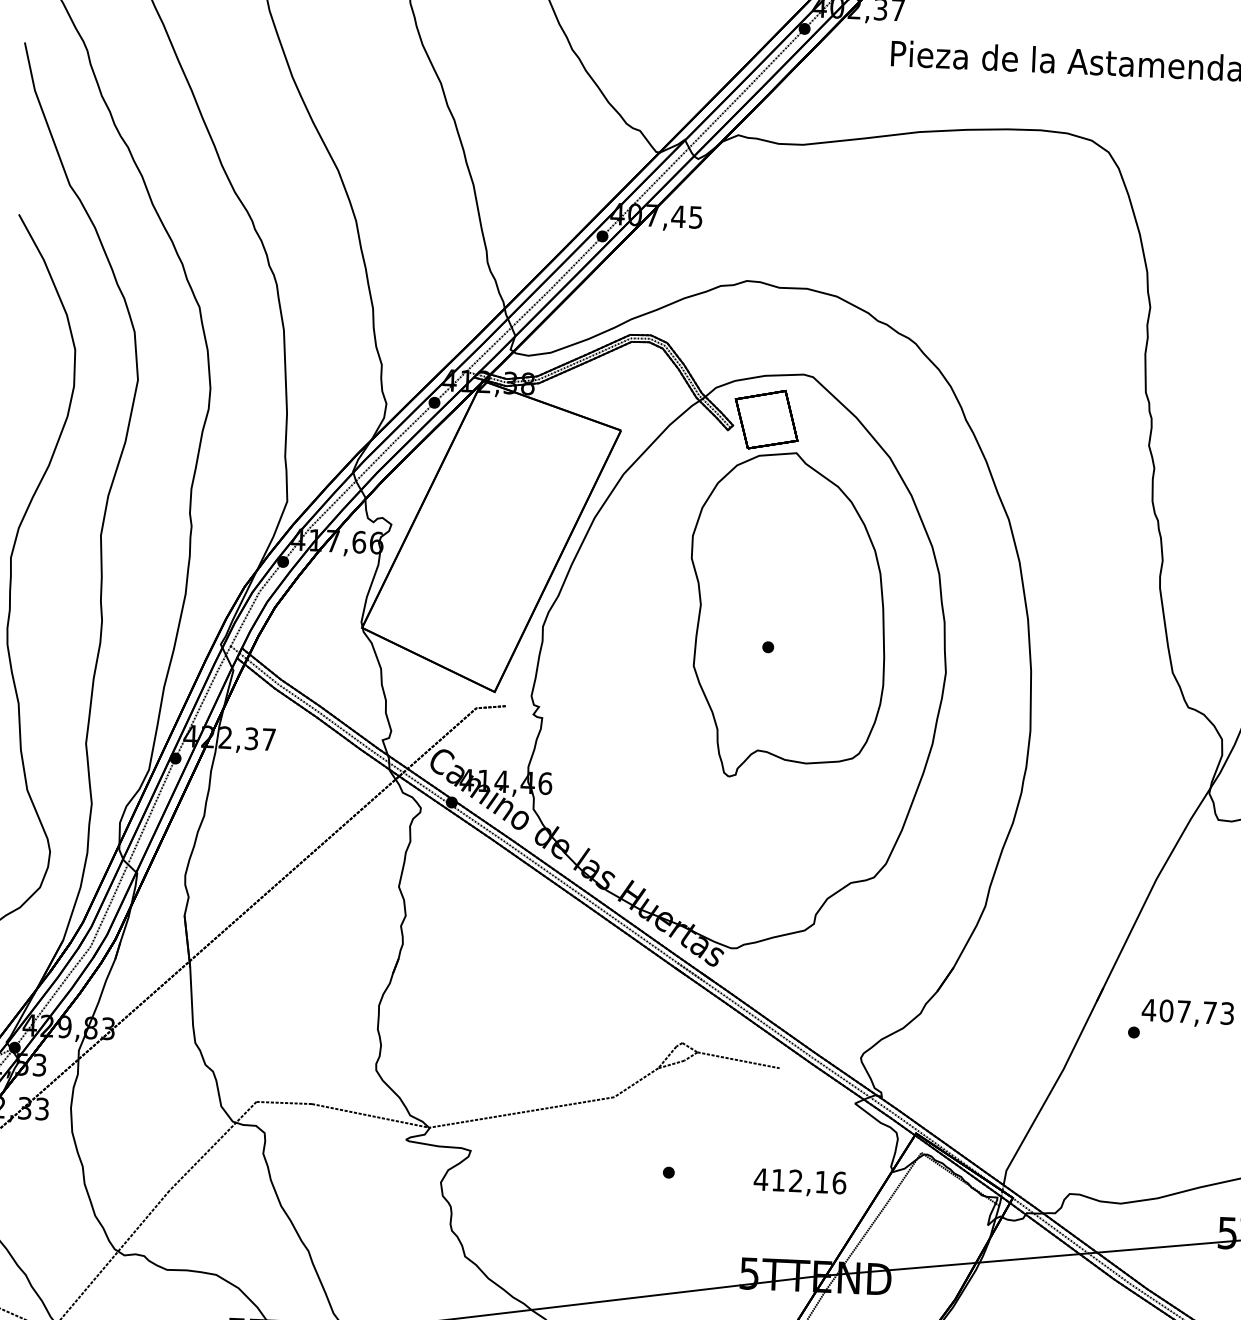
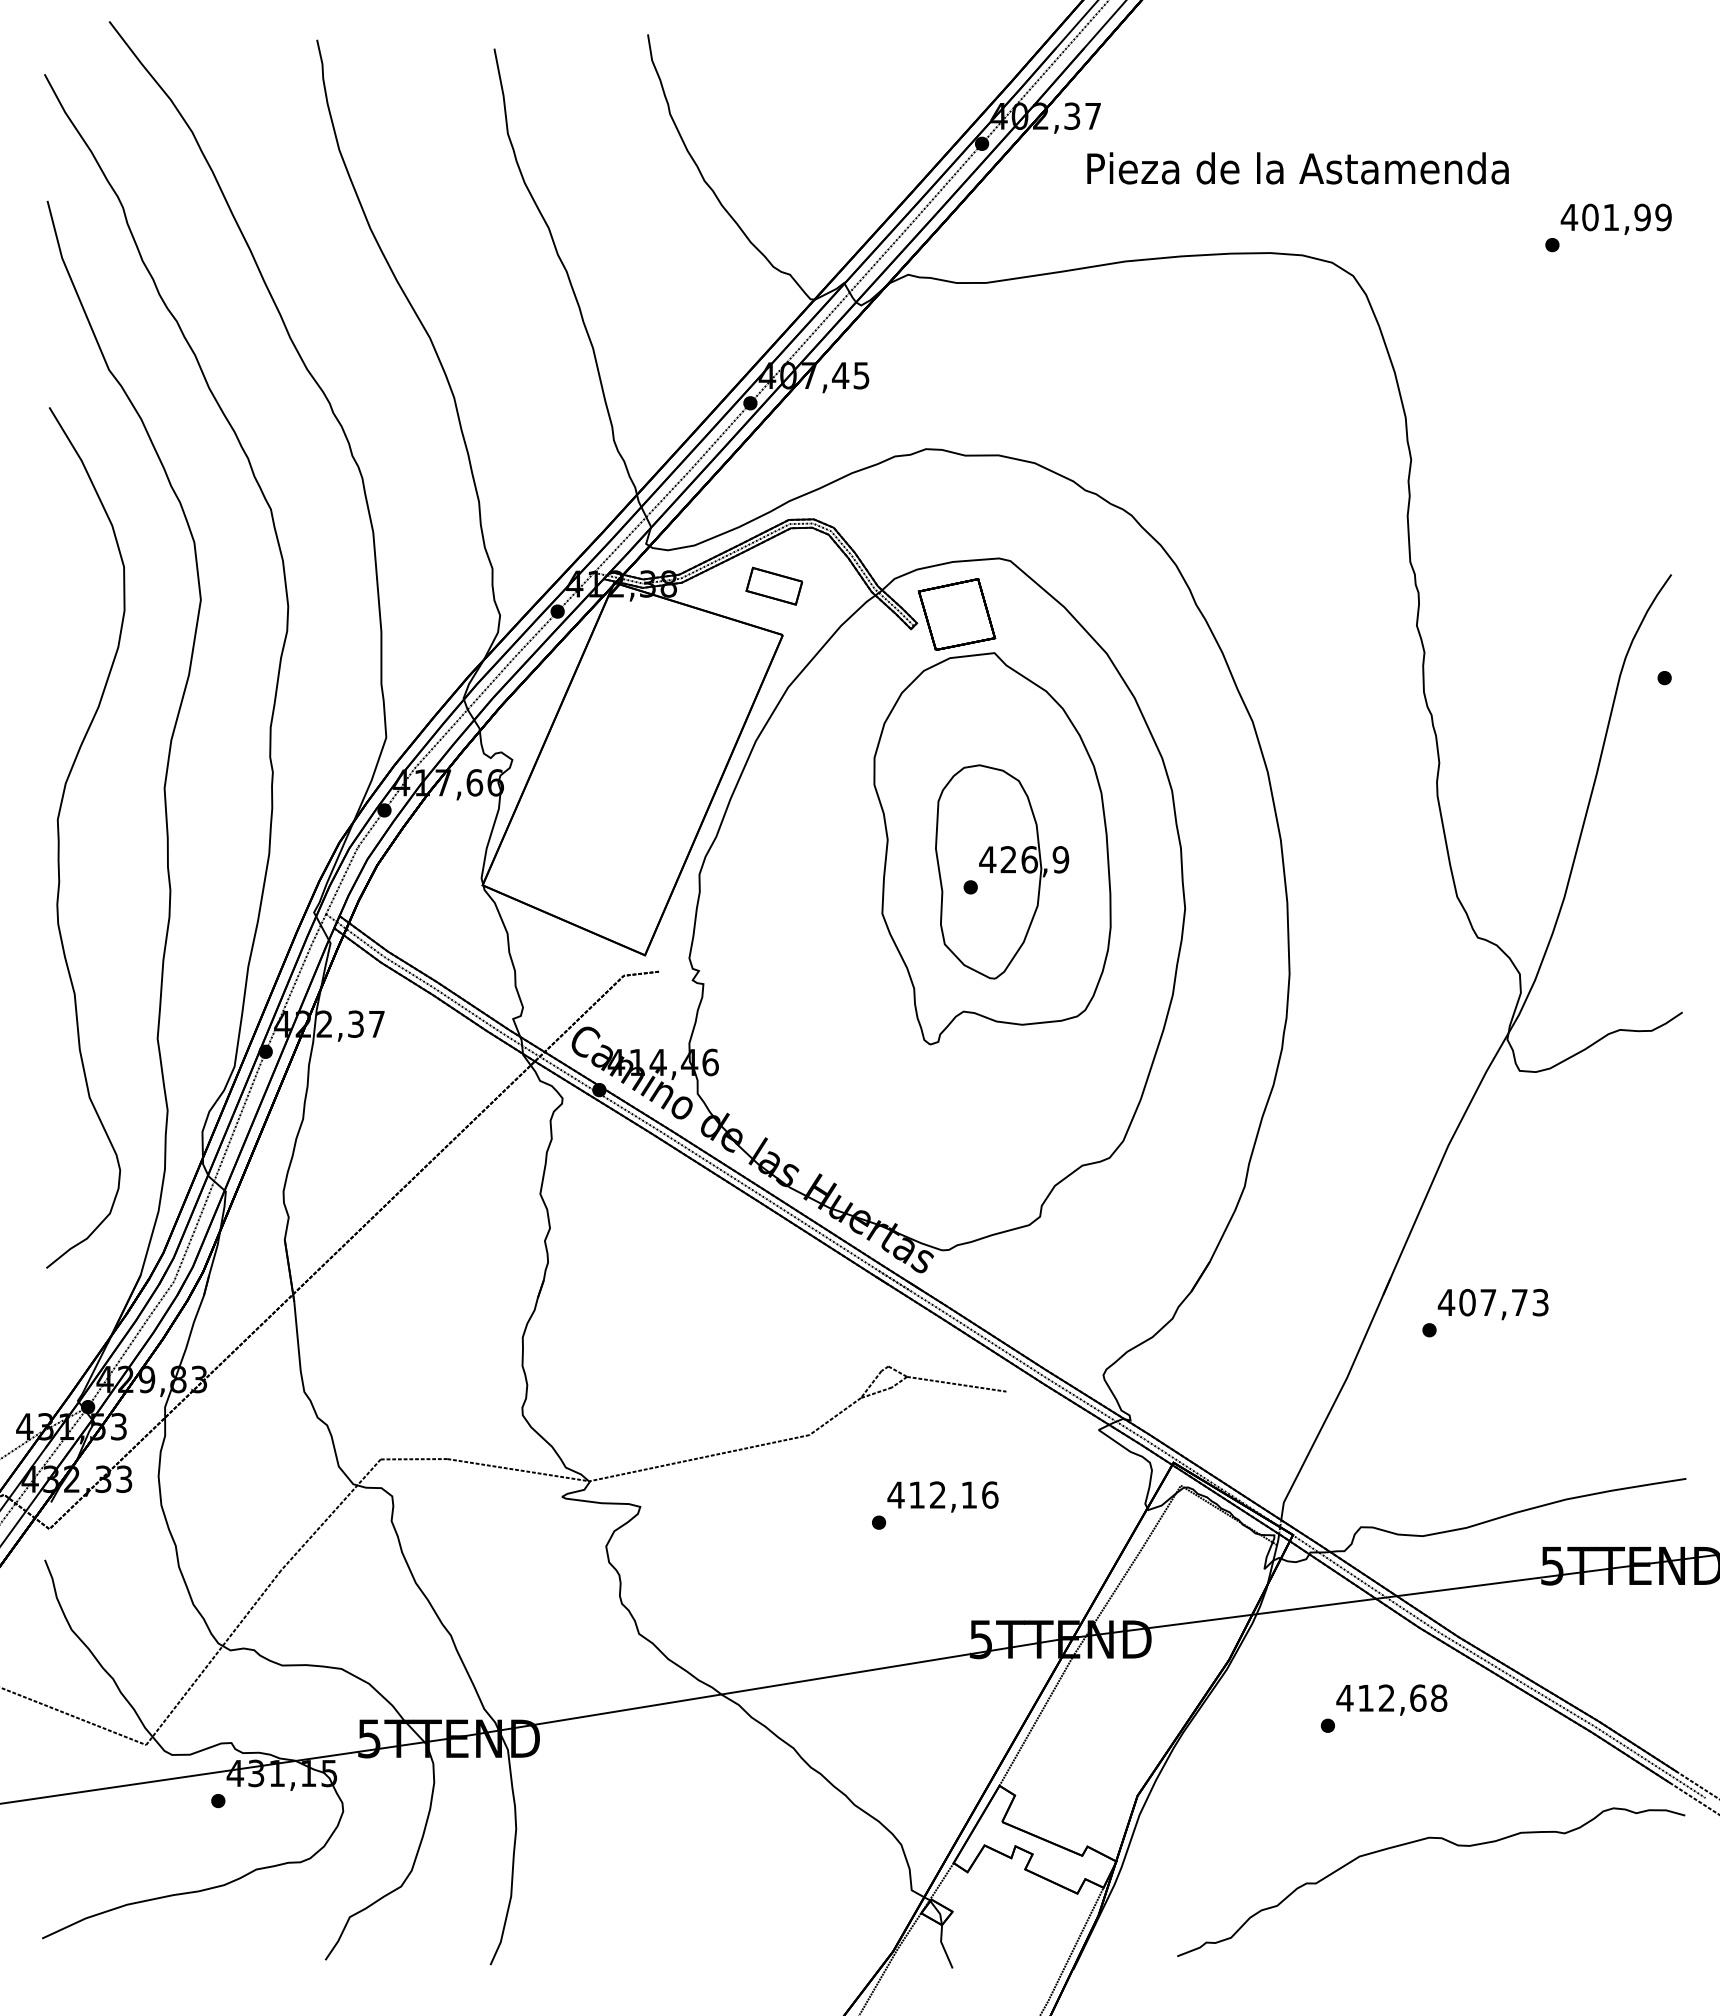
part: (615, 388) -> (774, 585), added
part: (795, 635) -> (1002, 871), added
text: (799, 1182) -> (942, 1496), moved

